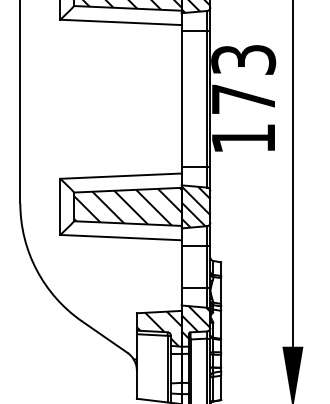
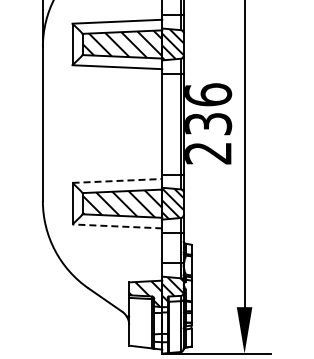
text: (244, 98) -> (208, 123), 173 -> 236
line: (121, 175) -> (117, 180), solid -> dashed
line: (121, 237) -> (117, 226), solid -> dashed

